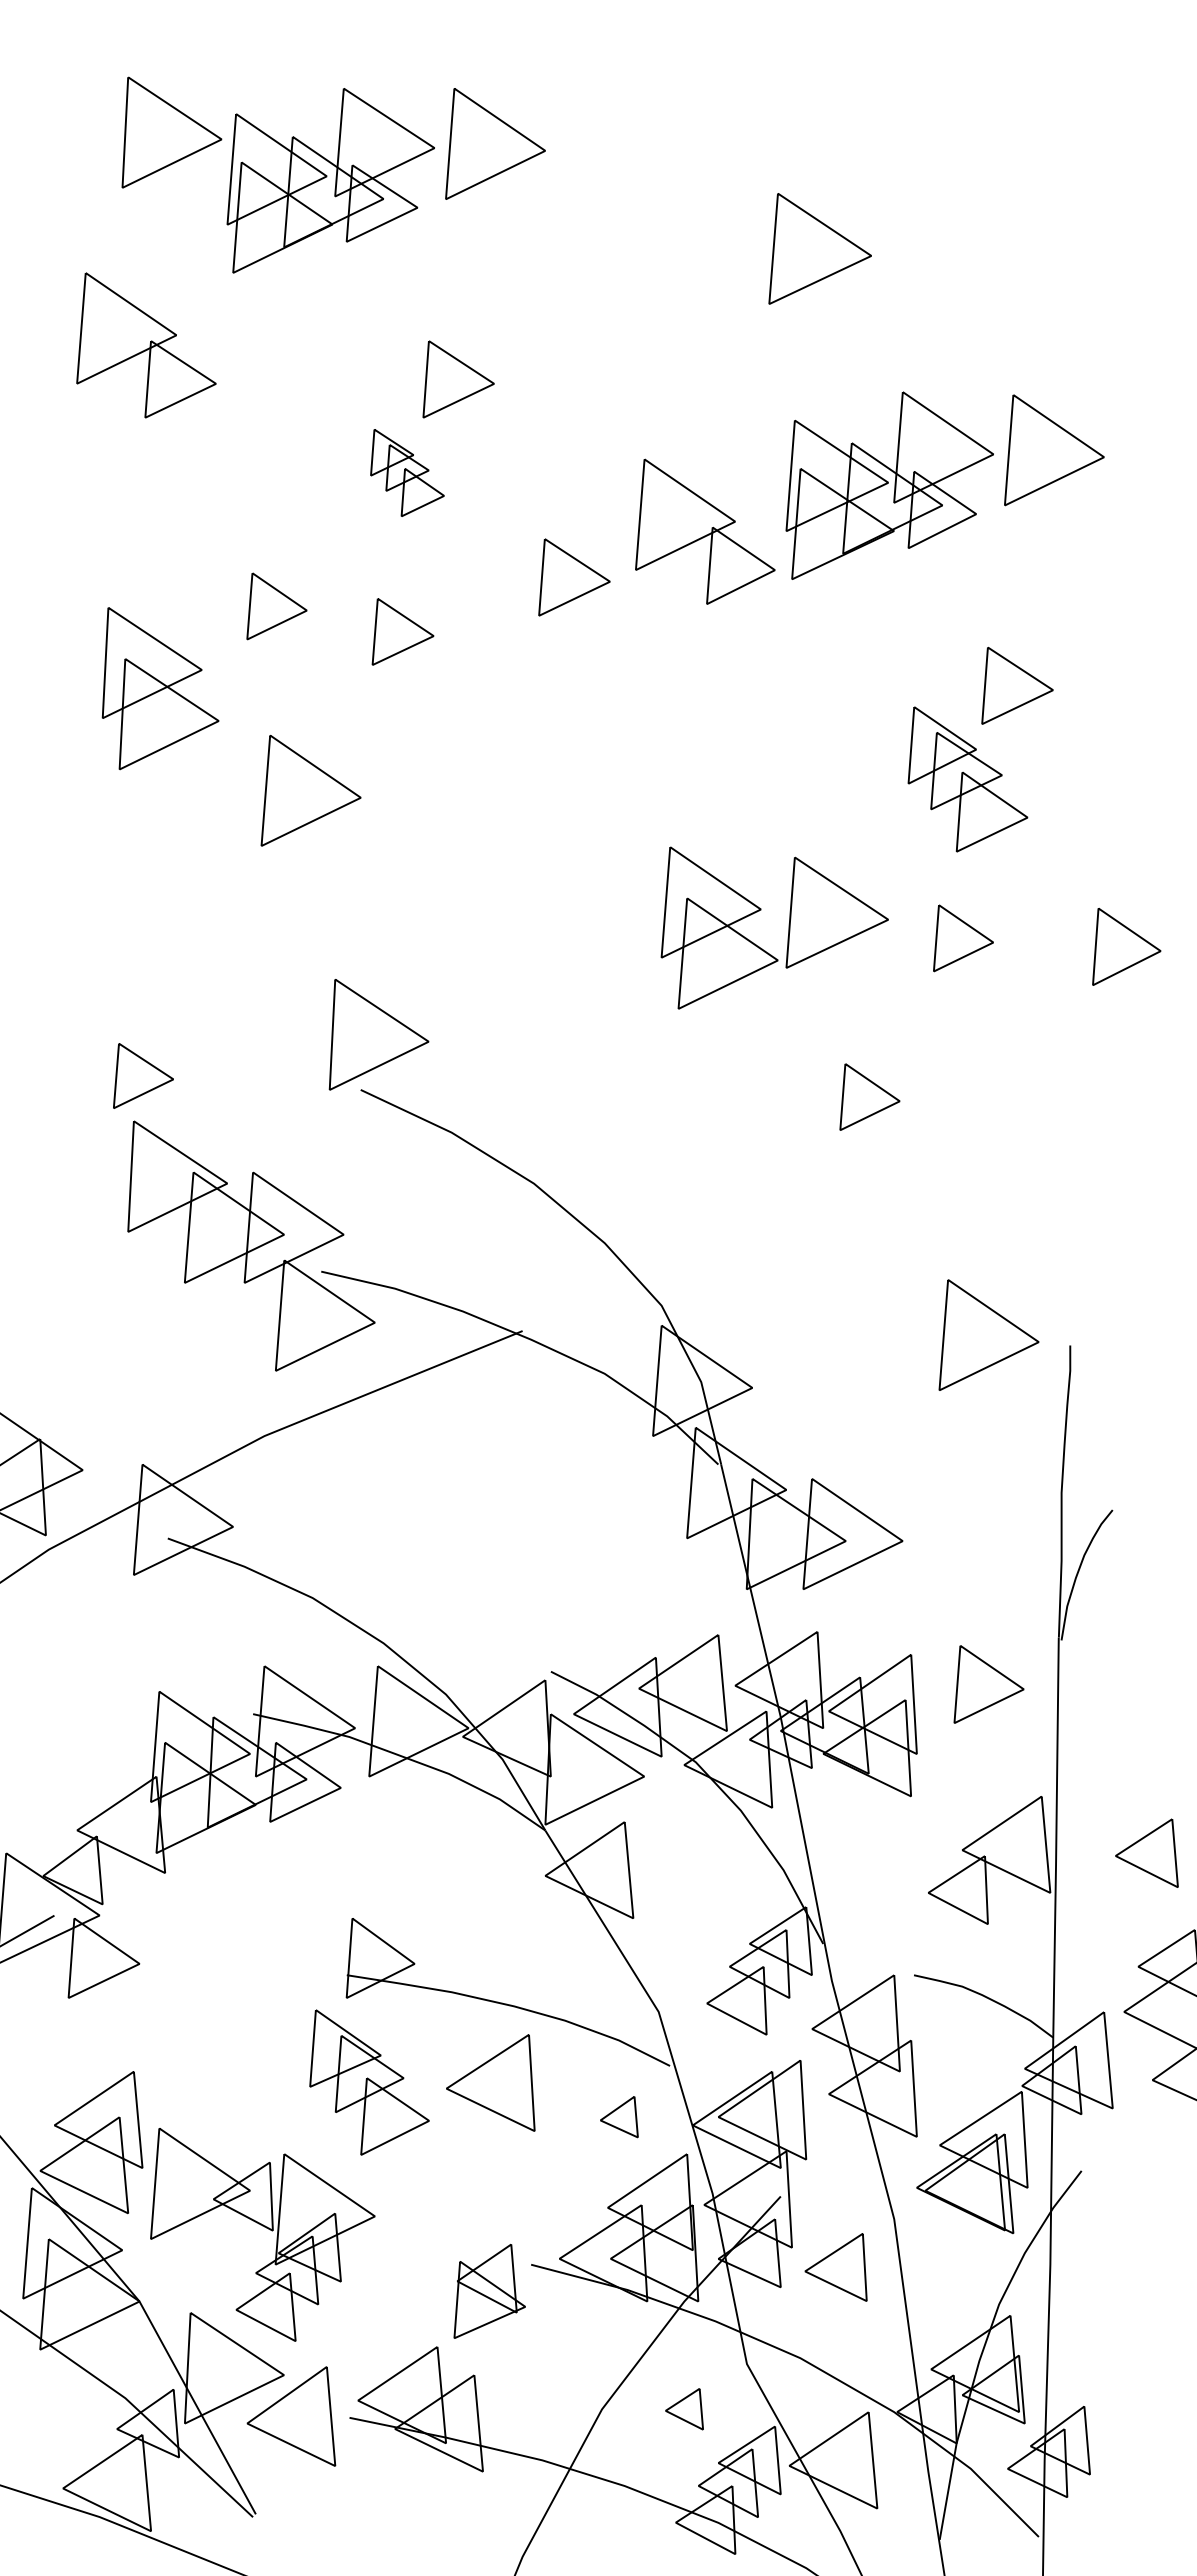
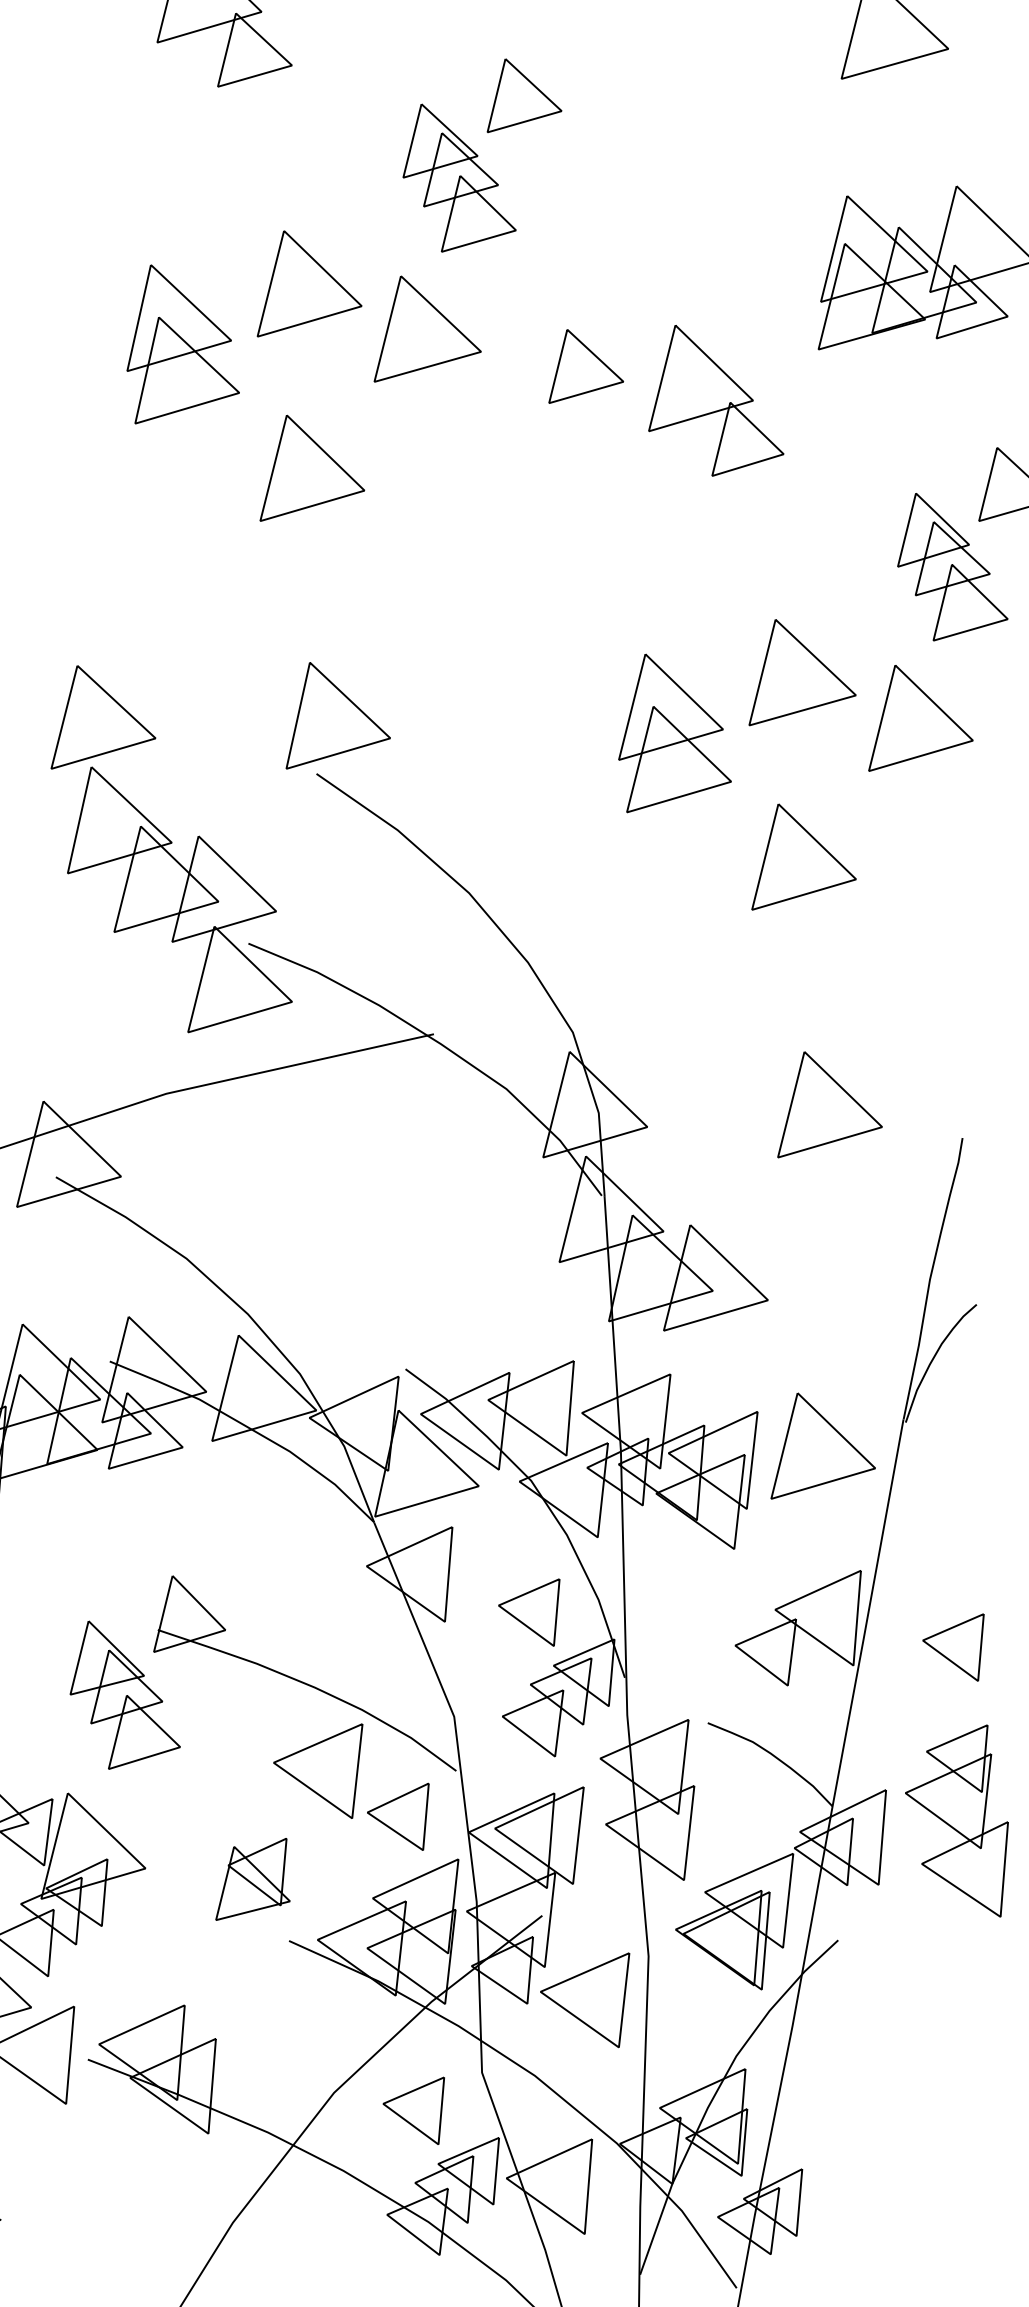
part: (407, 472) -> (463, 182), size x1.67
part: (705, 531) -> (722, 405), moved
part: (574, 577) -> (589, 371), moved
part: (276, 606) -> (314, 291), size x1.67
part: (402, 631) -> (432, 336), size x1.67
part: (719, 927) -> (680, 740), moved
part: (963, 938) -> (925, 725), size x1.67
part: (143, 1075) -> (108, 724), size x1.67
part: (869, 1096) -> (808, 863), size x1.67
part: (988, 1334) -> (834, 1111), moved
part: (988, 1684) -> (827, 1453), size x1.43
part: (715, 1889) -> (529, 1607), added
part: (369, 2082) -> (128, 1700), moved
part: (490, 2082) -> (317, 1763), moved
part: (619, 2116) -> (399, 1811), size x1.67
part: (835, 2267) -> (583, 1993), size x1.43
part: (489, 2291) -> (257, 1880), moved
part: (684, 2408) -> (414, 2105), size x1.67

